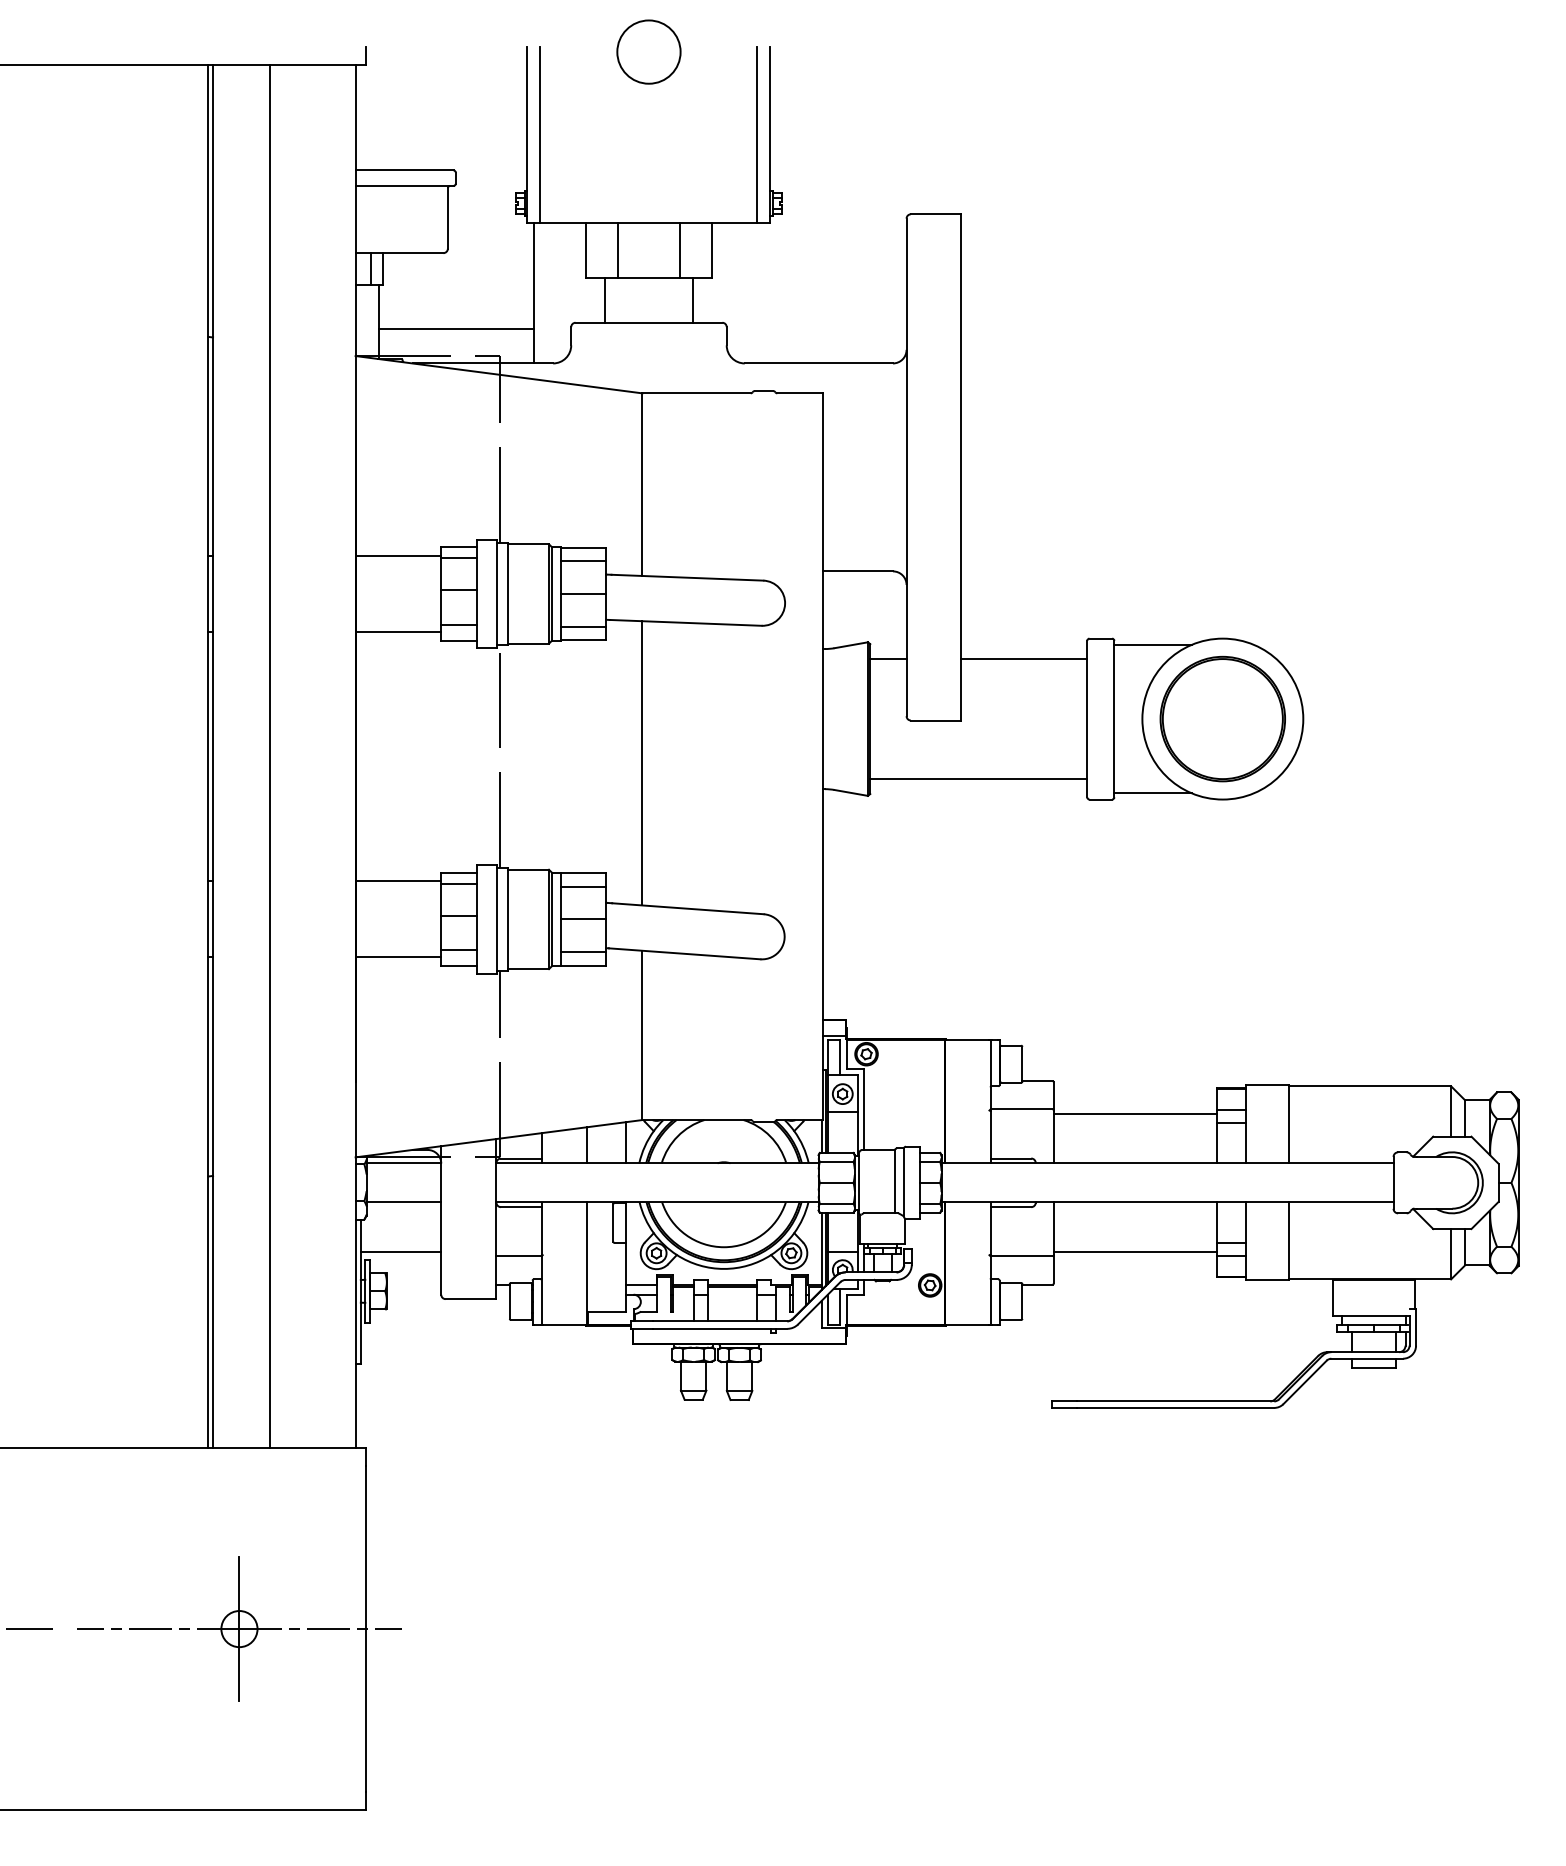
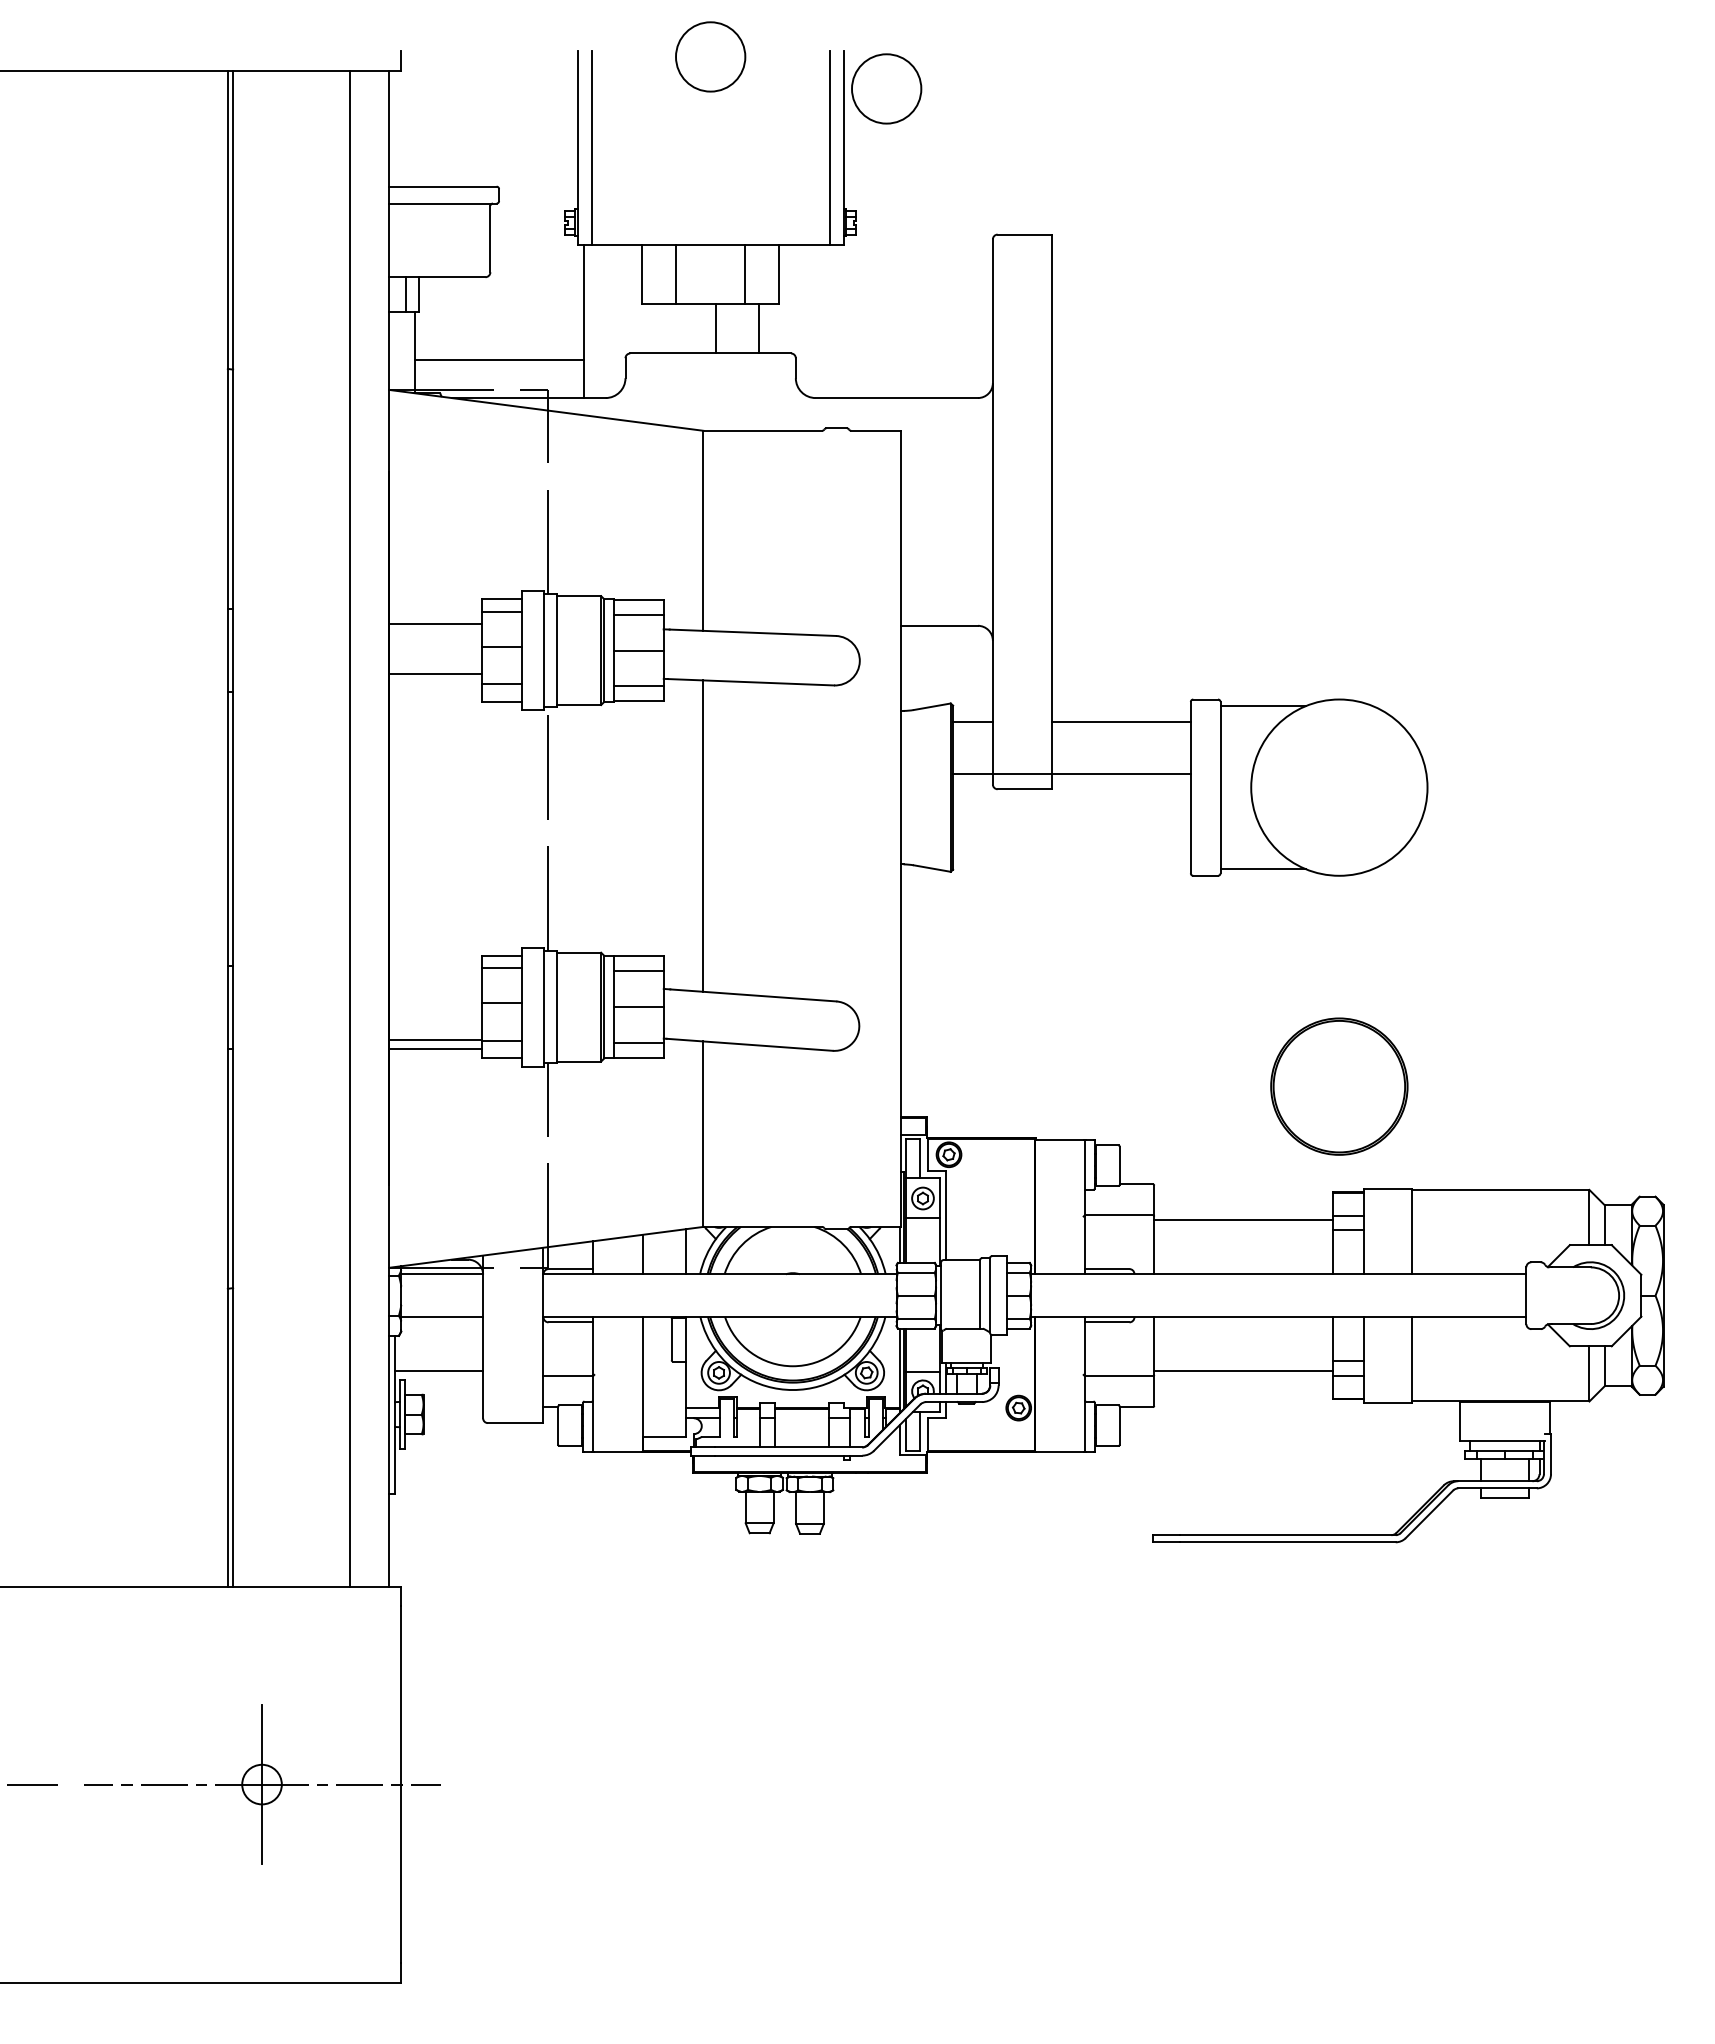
circle: (809, 80) -> (886, 88), added
line: (605, 299) -> (715, 328), moved
line: (397, 556) -> (435, 674), moved
line: (397, 632) -> (435, 624), moved
part: (1222, 718) -> (1339, 1086), moved
line: (270, 756) -> (349, 828), moved
line: (978, 779) -> (1071, 774), moved
line: (397, 881) -> (435, 1039), moved

